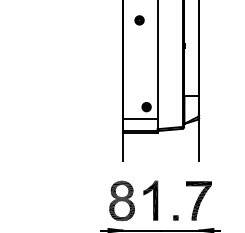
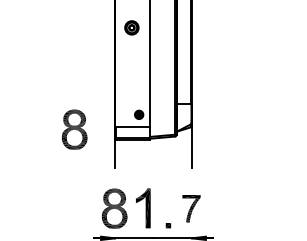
part: (139, 20) -> (132, 28), size x1.6
part: (81, 121) -> (74, 129), added
part: (198, 200) -> (191, 208), size x0.7

